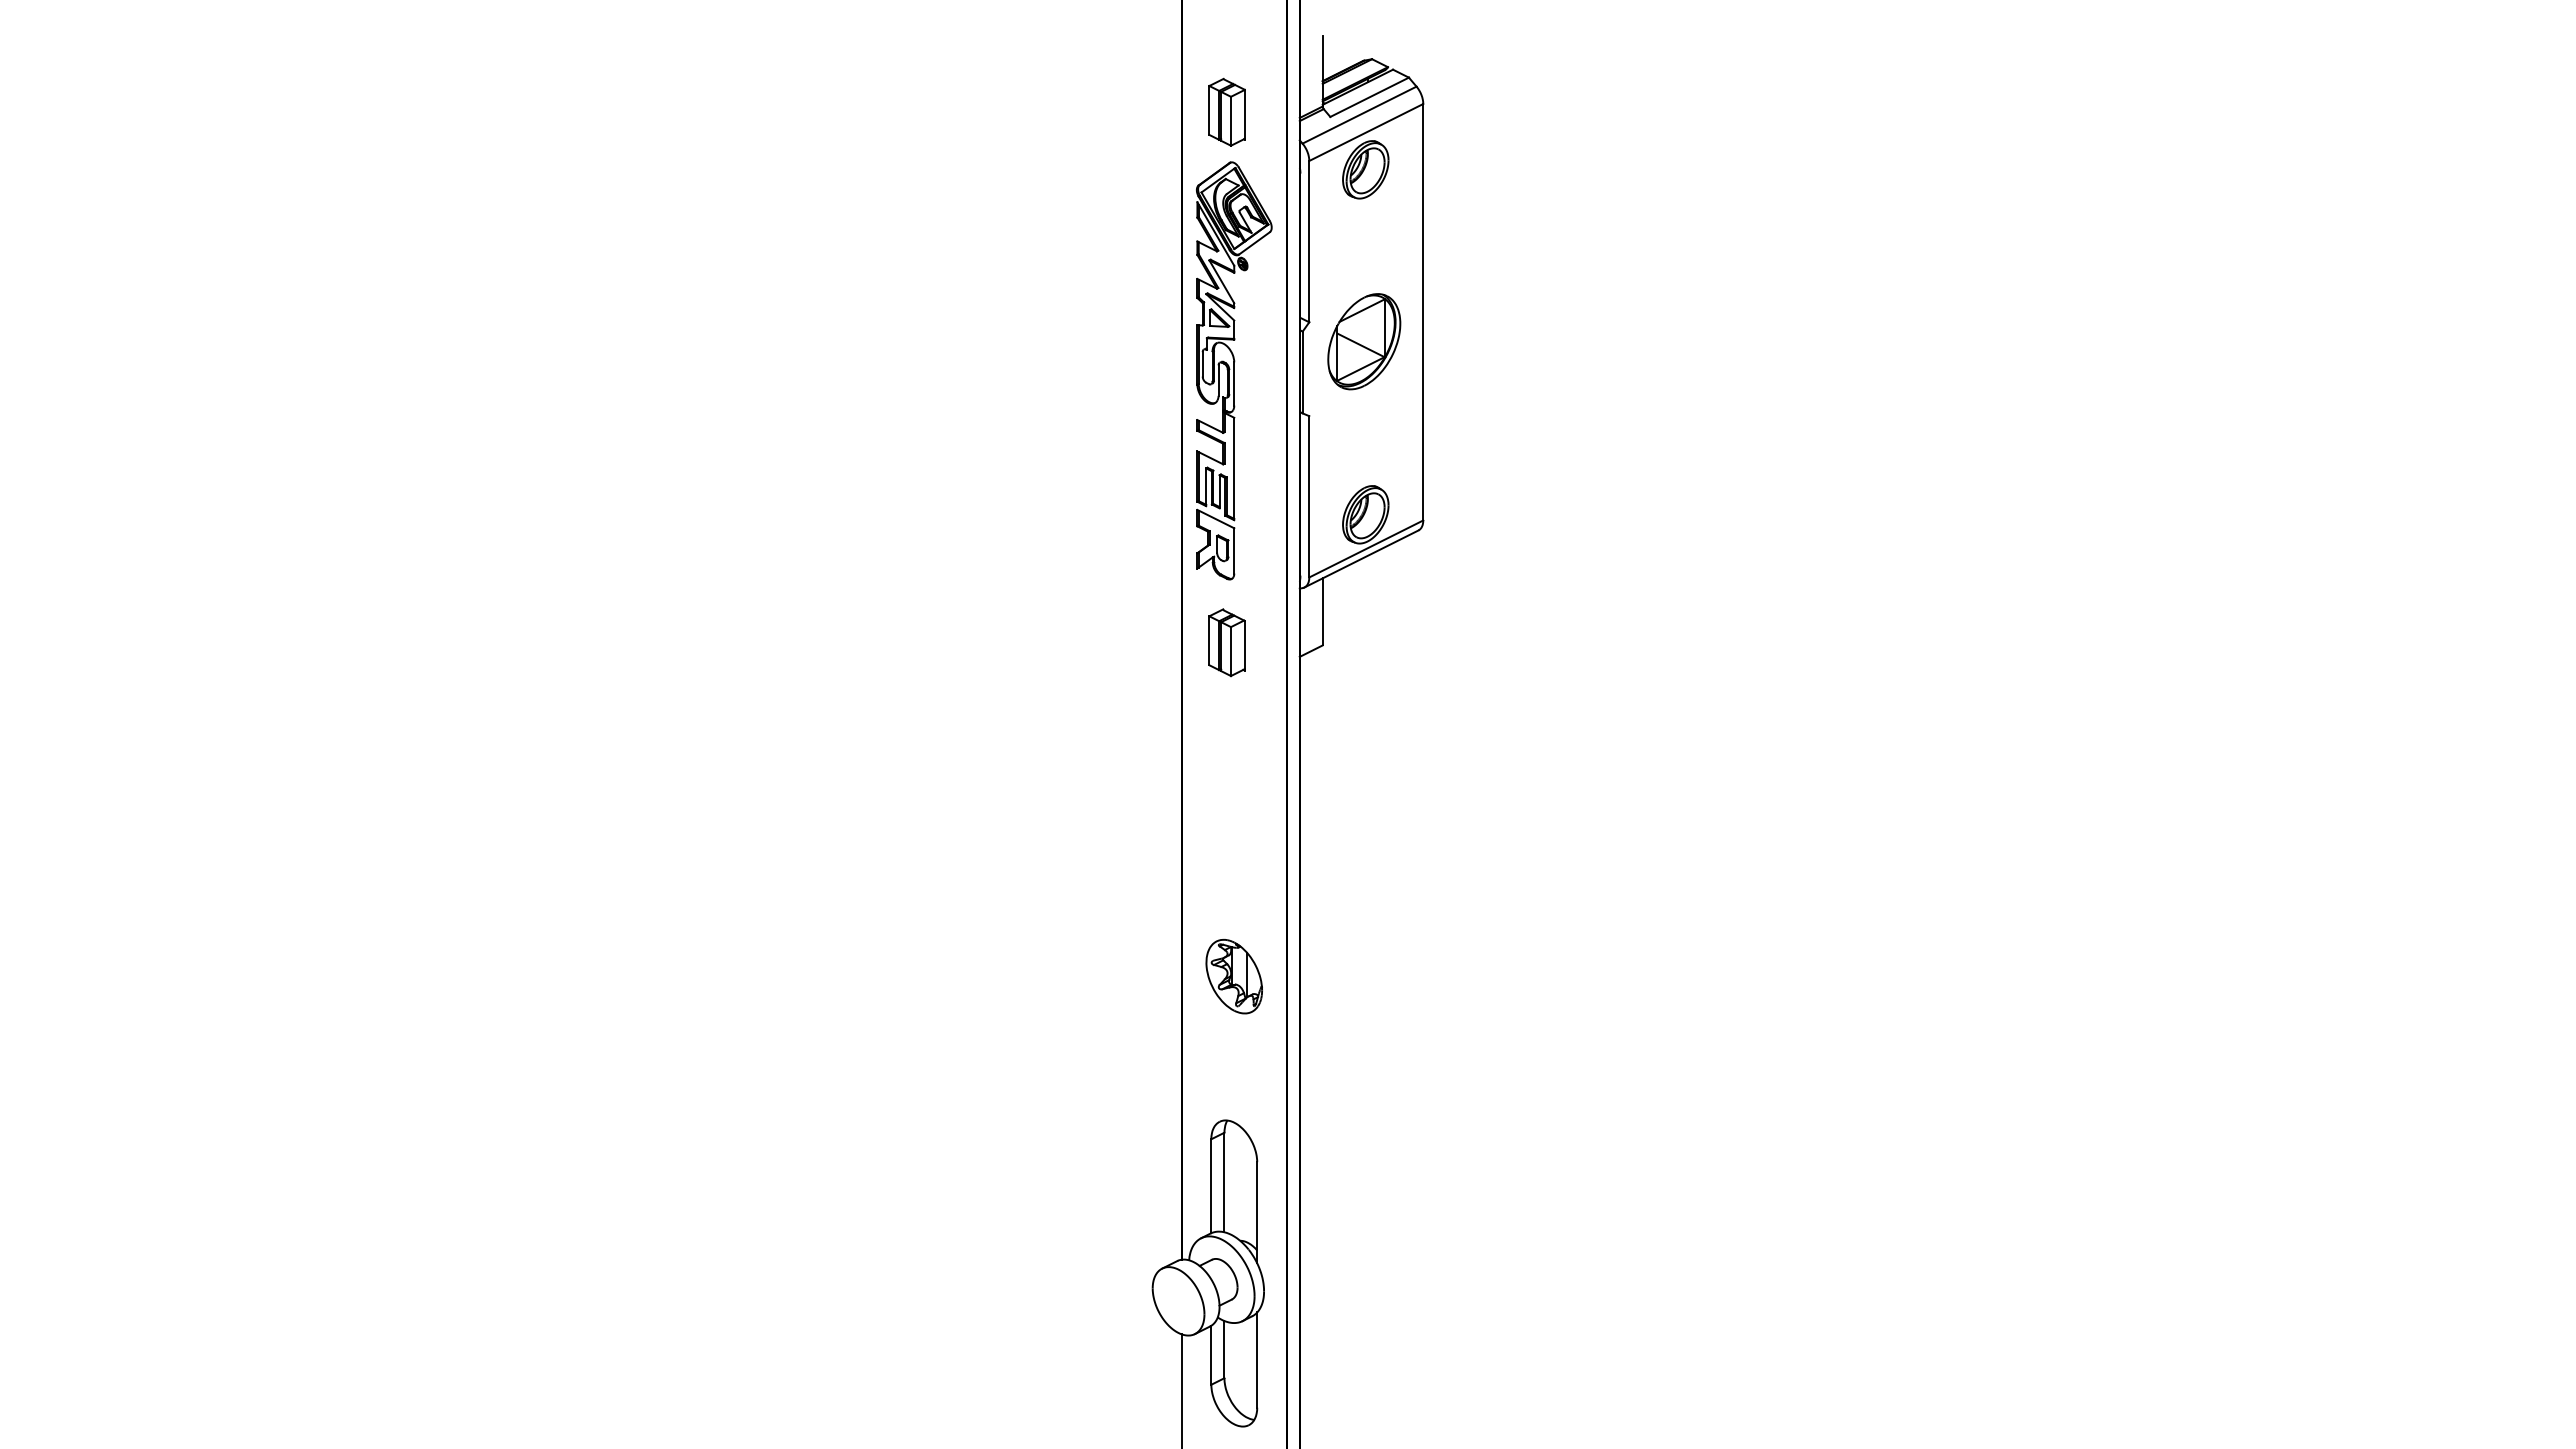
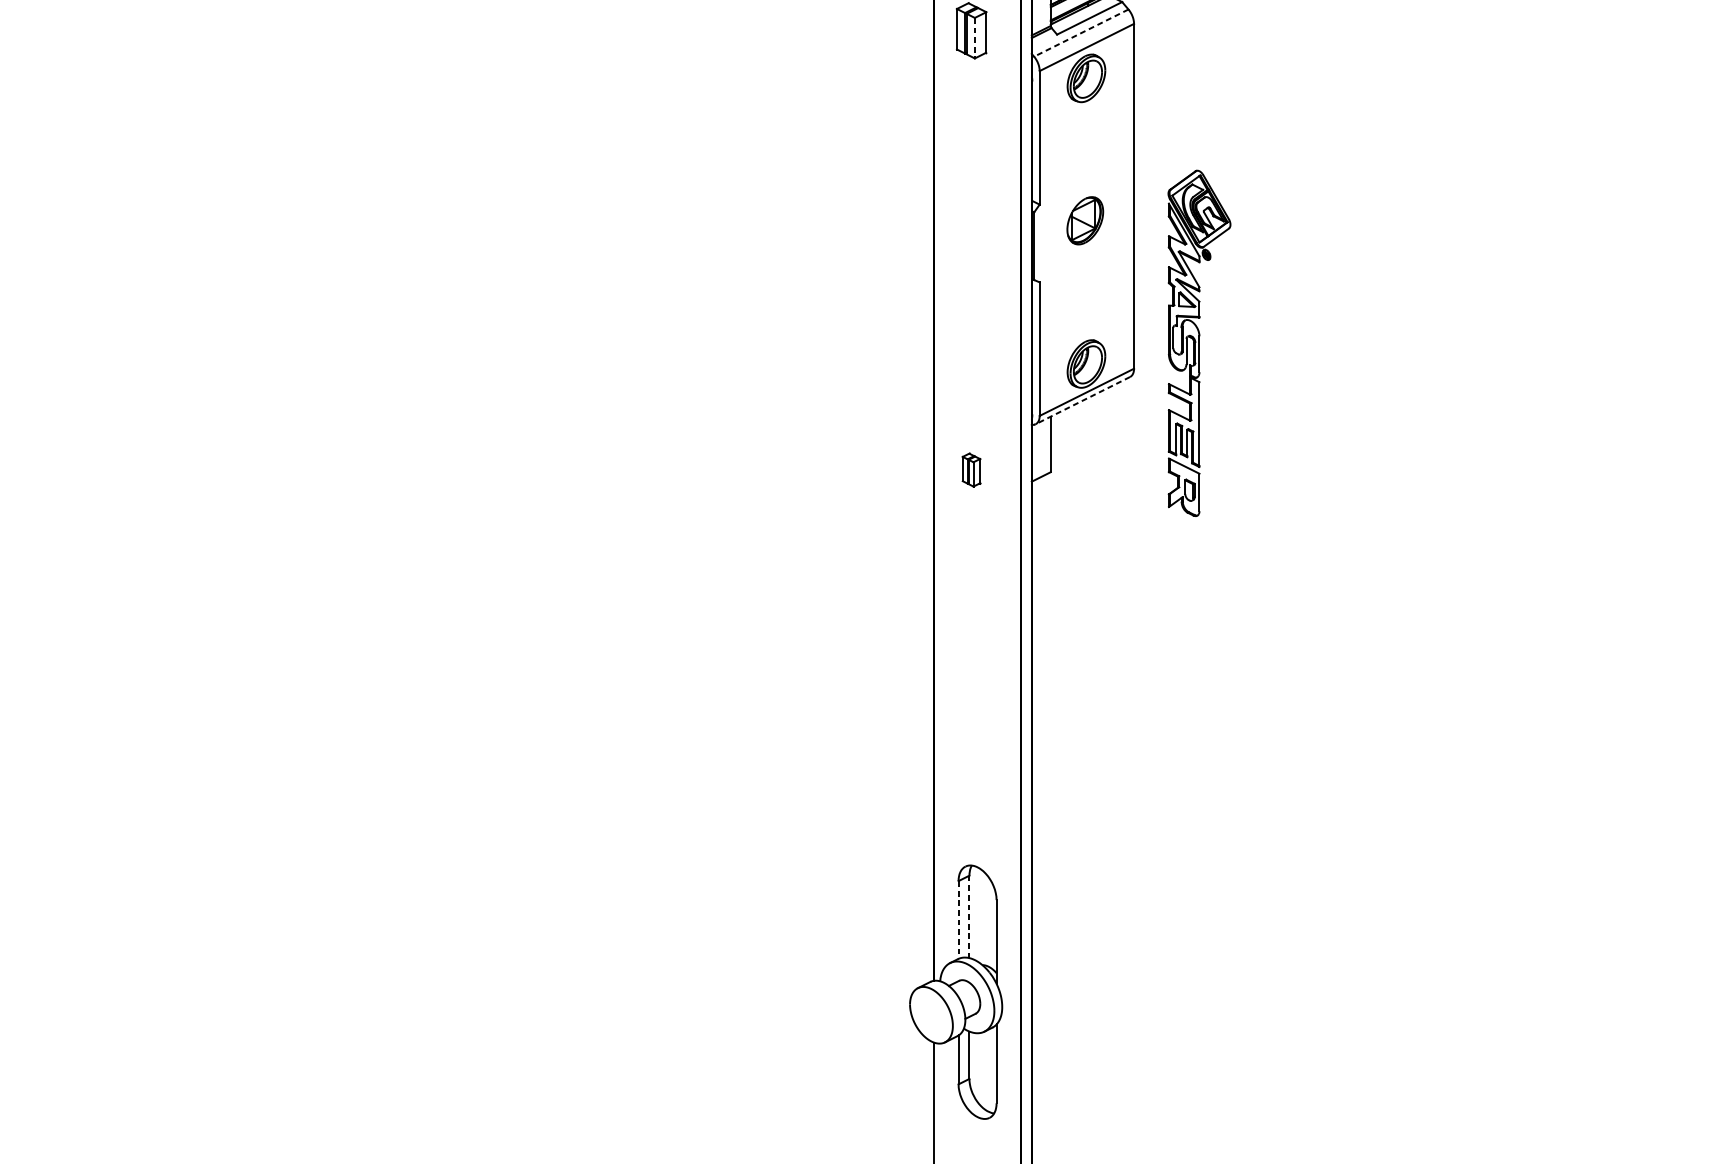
line: (1359, 115) -> (1081, 33), solid -> dashed
line: (1231, 121) -> (975, 38), solid -> dashed
part: (1364, 341) -> (1085, 220), size x0.6
part: (1234, 370) -> (1199, 343), moved
line: (1361, 559) -> (1082, 401), solid -> dashed
part: (1226, 642) -> (971, 469), size x0.6
part: (1233, 976) -> (976, 746), removed
line: (1224, 1182) -> (969, 916), solid -> dashed
line: (1211, 1186) -> (958, 920), solid -> dashed

